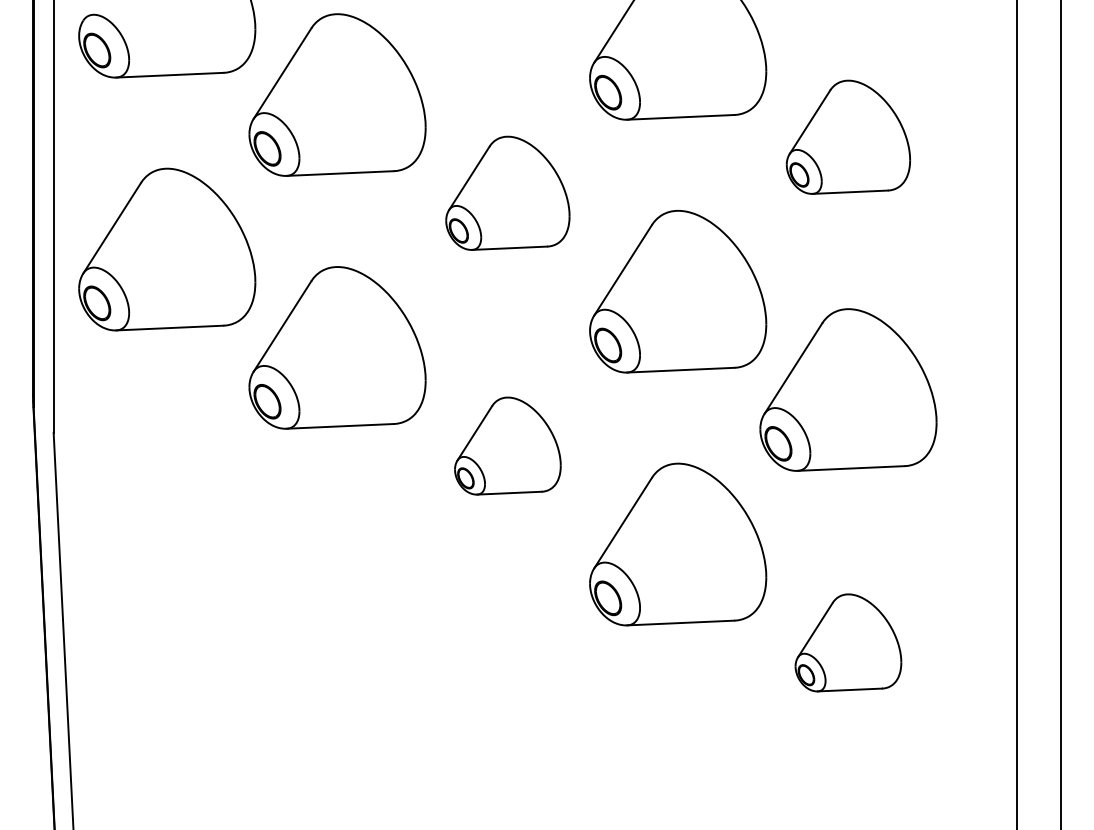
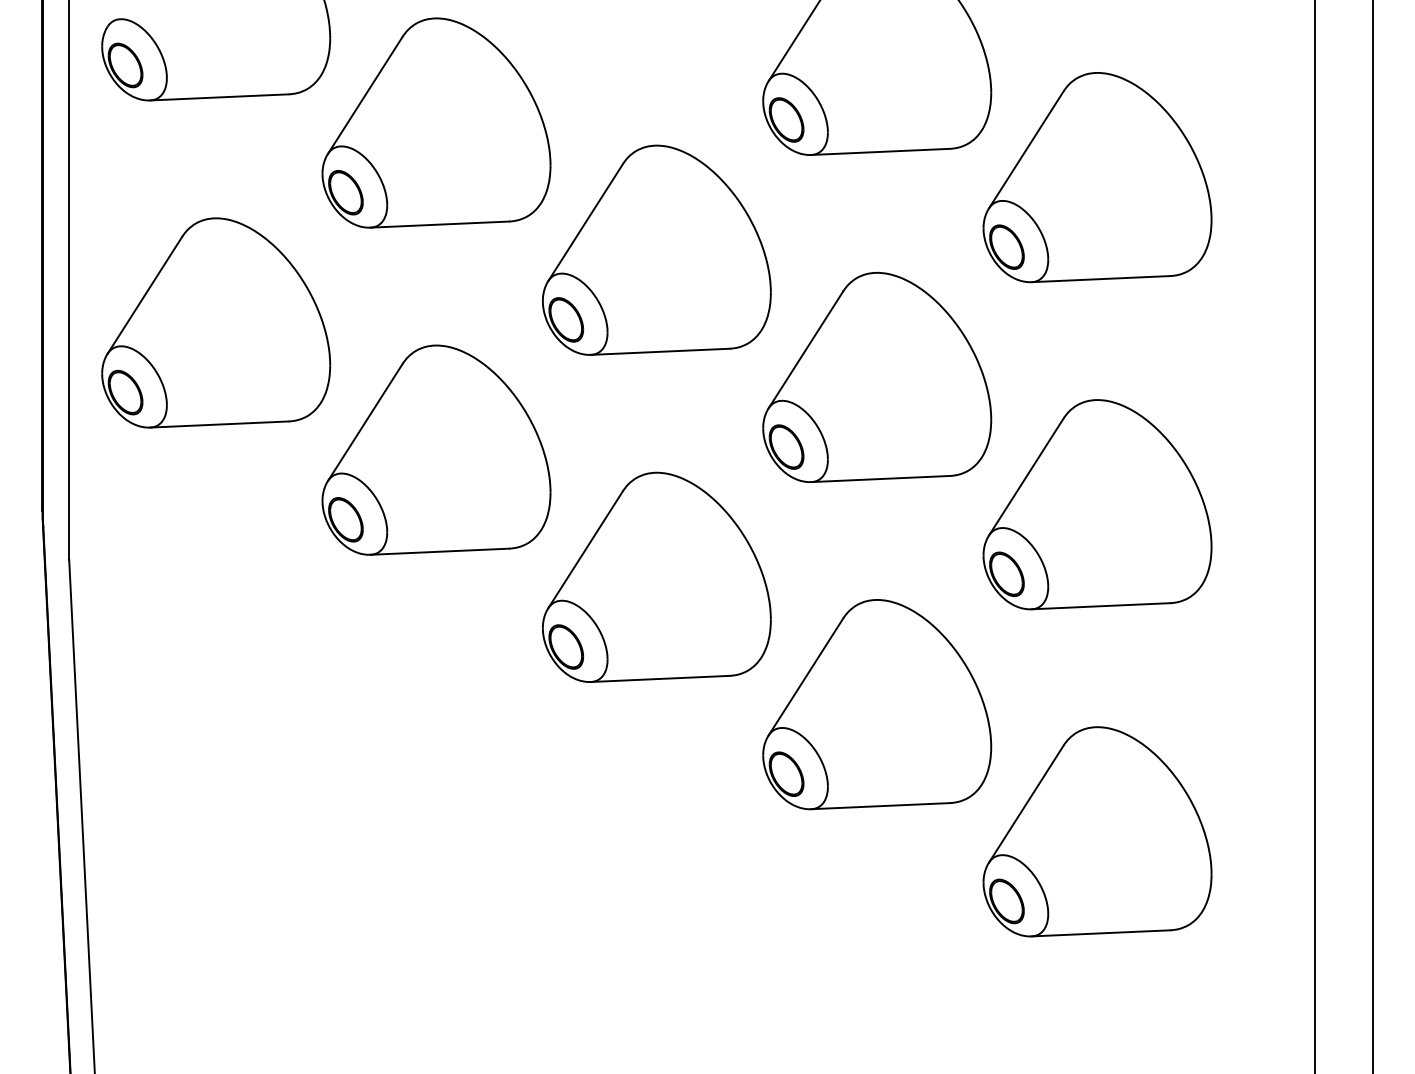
part: (848, 137) -> (1097, 177), size x1.43
part: (507, 192) -> (656, 249), size x1.43
part: (507, 445) -> (656, 576), size x1.67
part: (848, 642) -> (1097, 831), size x1.67

